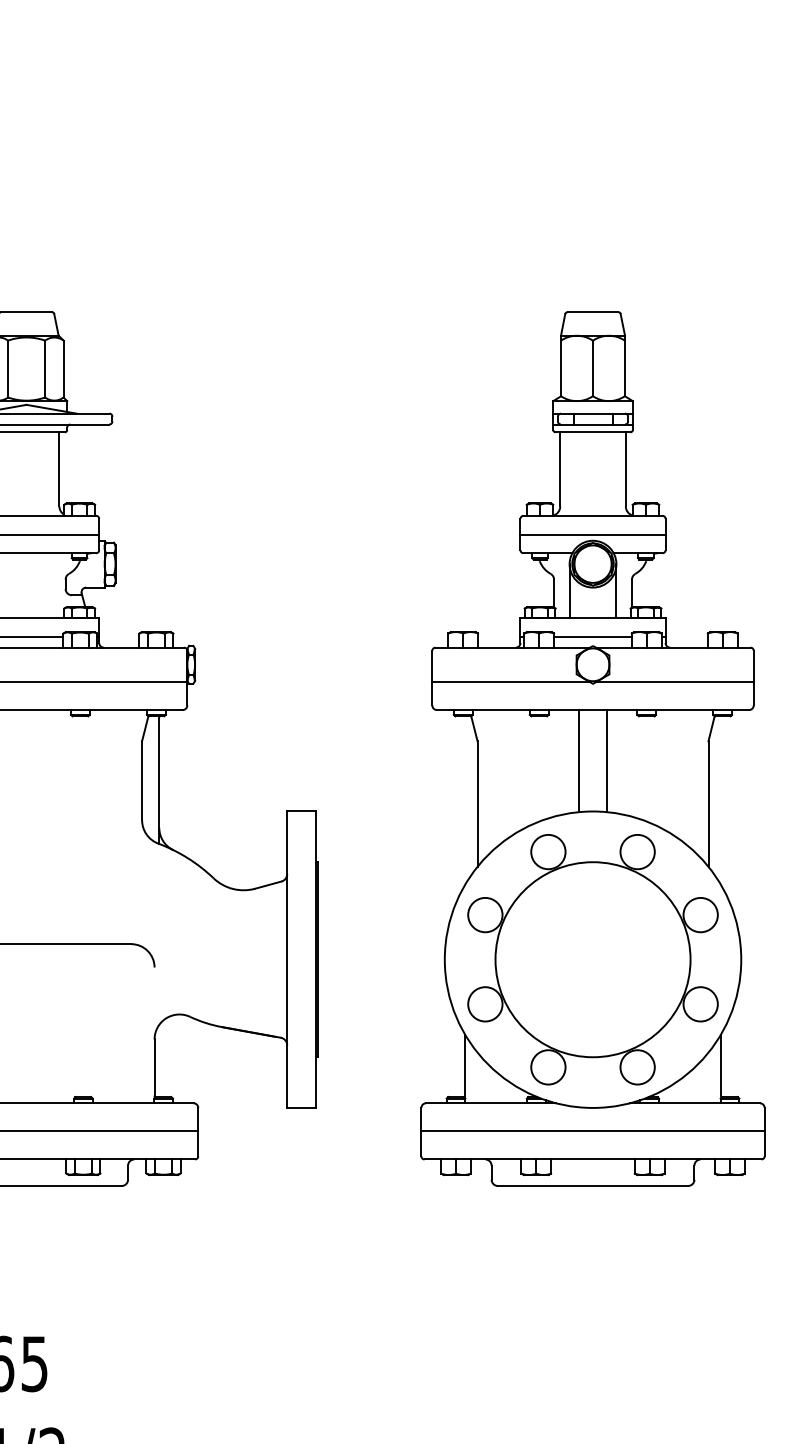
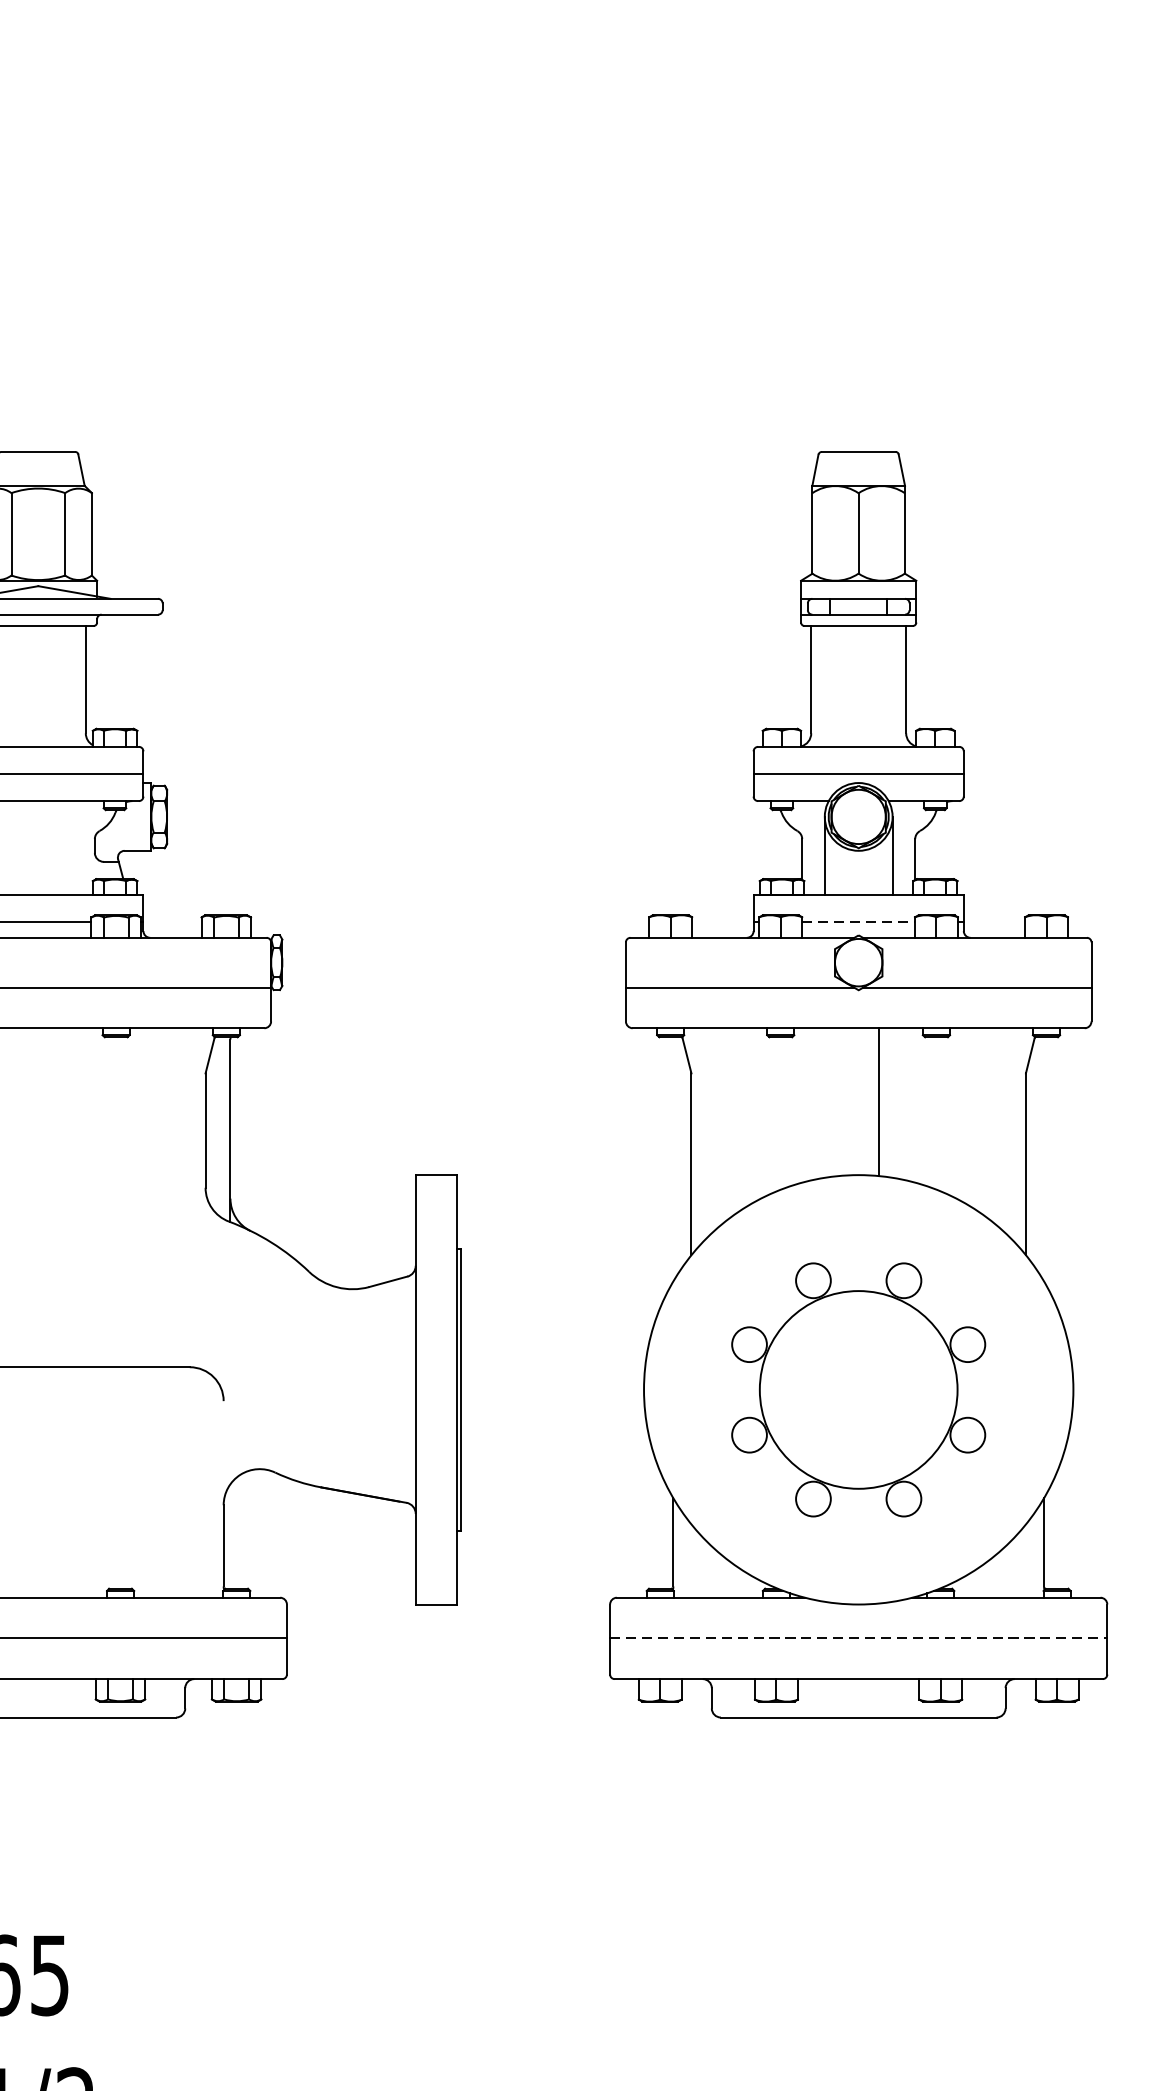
line: (592, 636) -> (857, 921), solid -> dashed
line: (578, 761) -> (837, 1102), removed
part: (592, 959) -> (857, 1389), size x0.7
line: (593, 1131) -> (859, 1638), solid -> dashed

